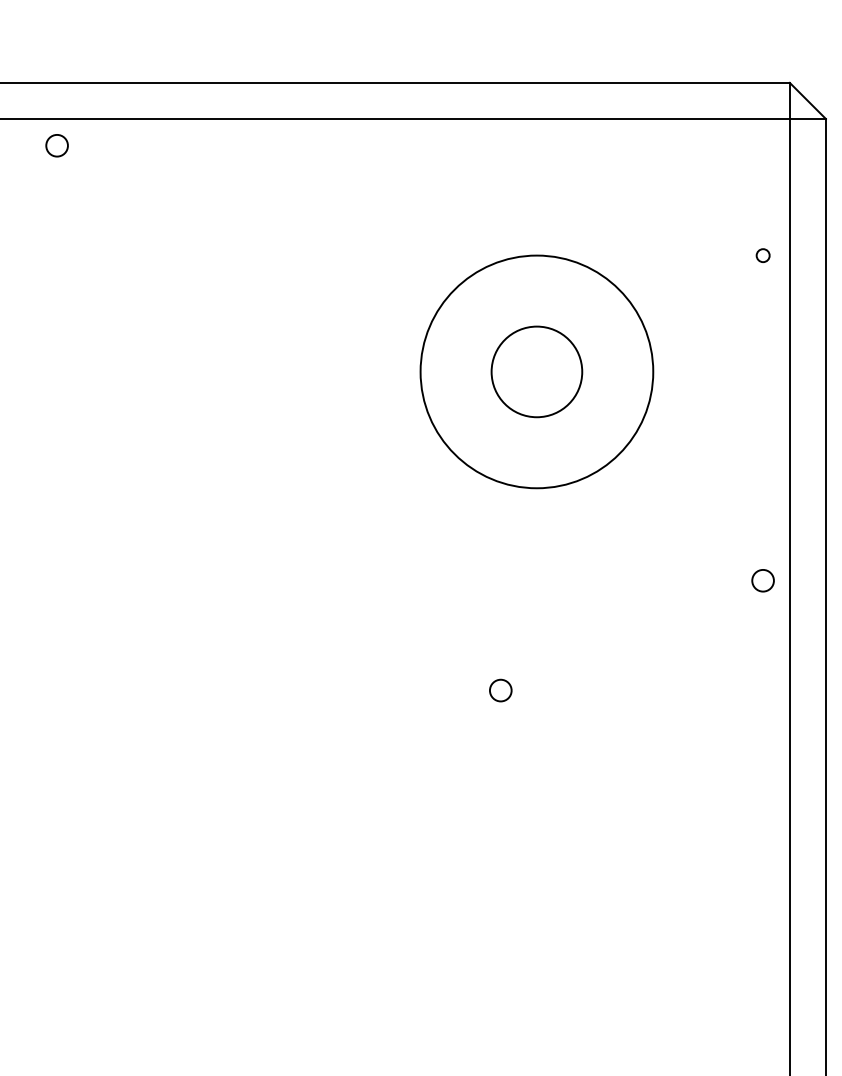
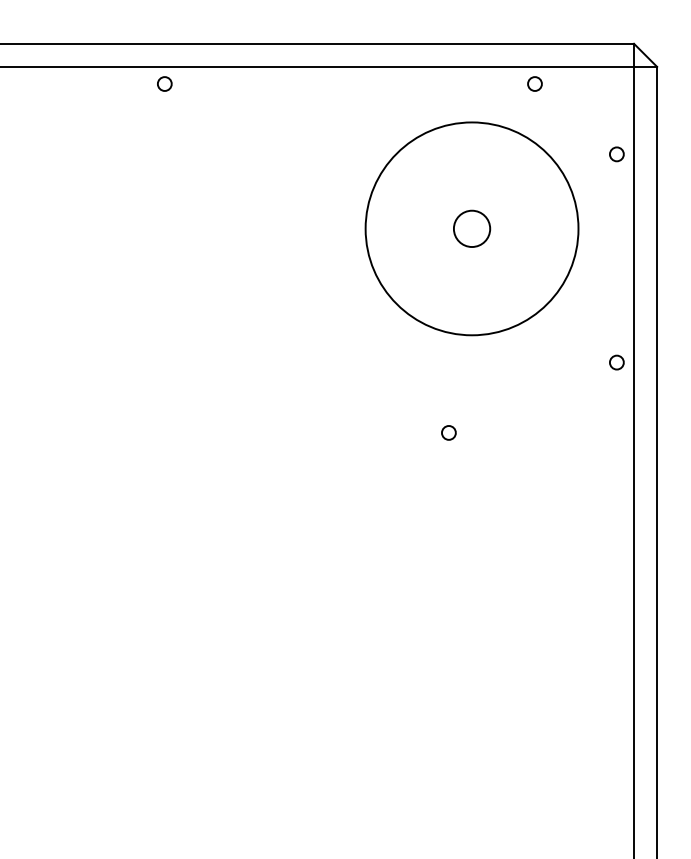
circle: (634, 144) -> (534, 83), added
circle: (762, 255) -> (616, 154), size x1.67
circle: (536, 371) -> (471, 228), size x0.62
circle: (536, 371) -> (471, 228), size x1.43

